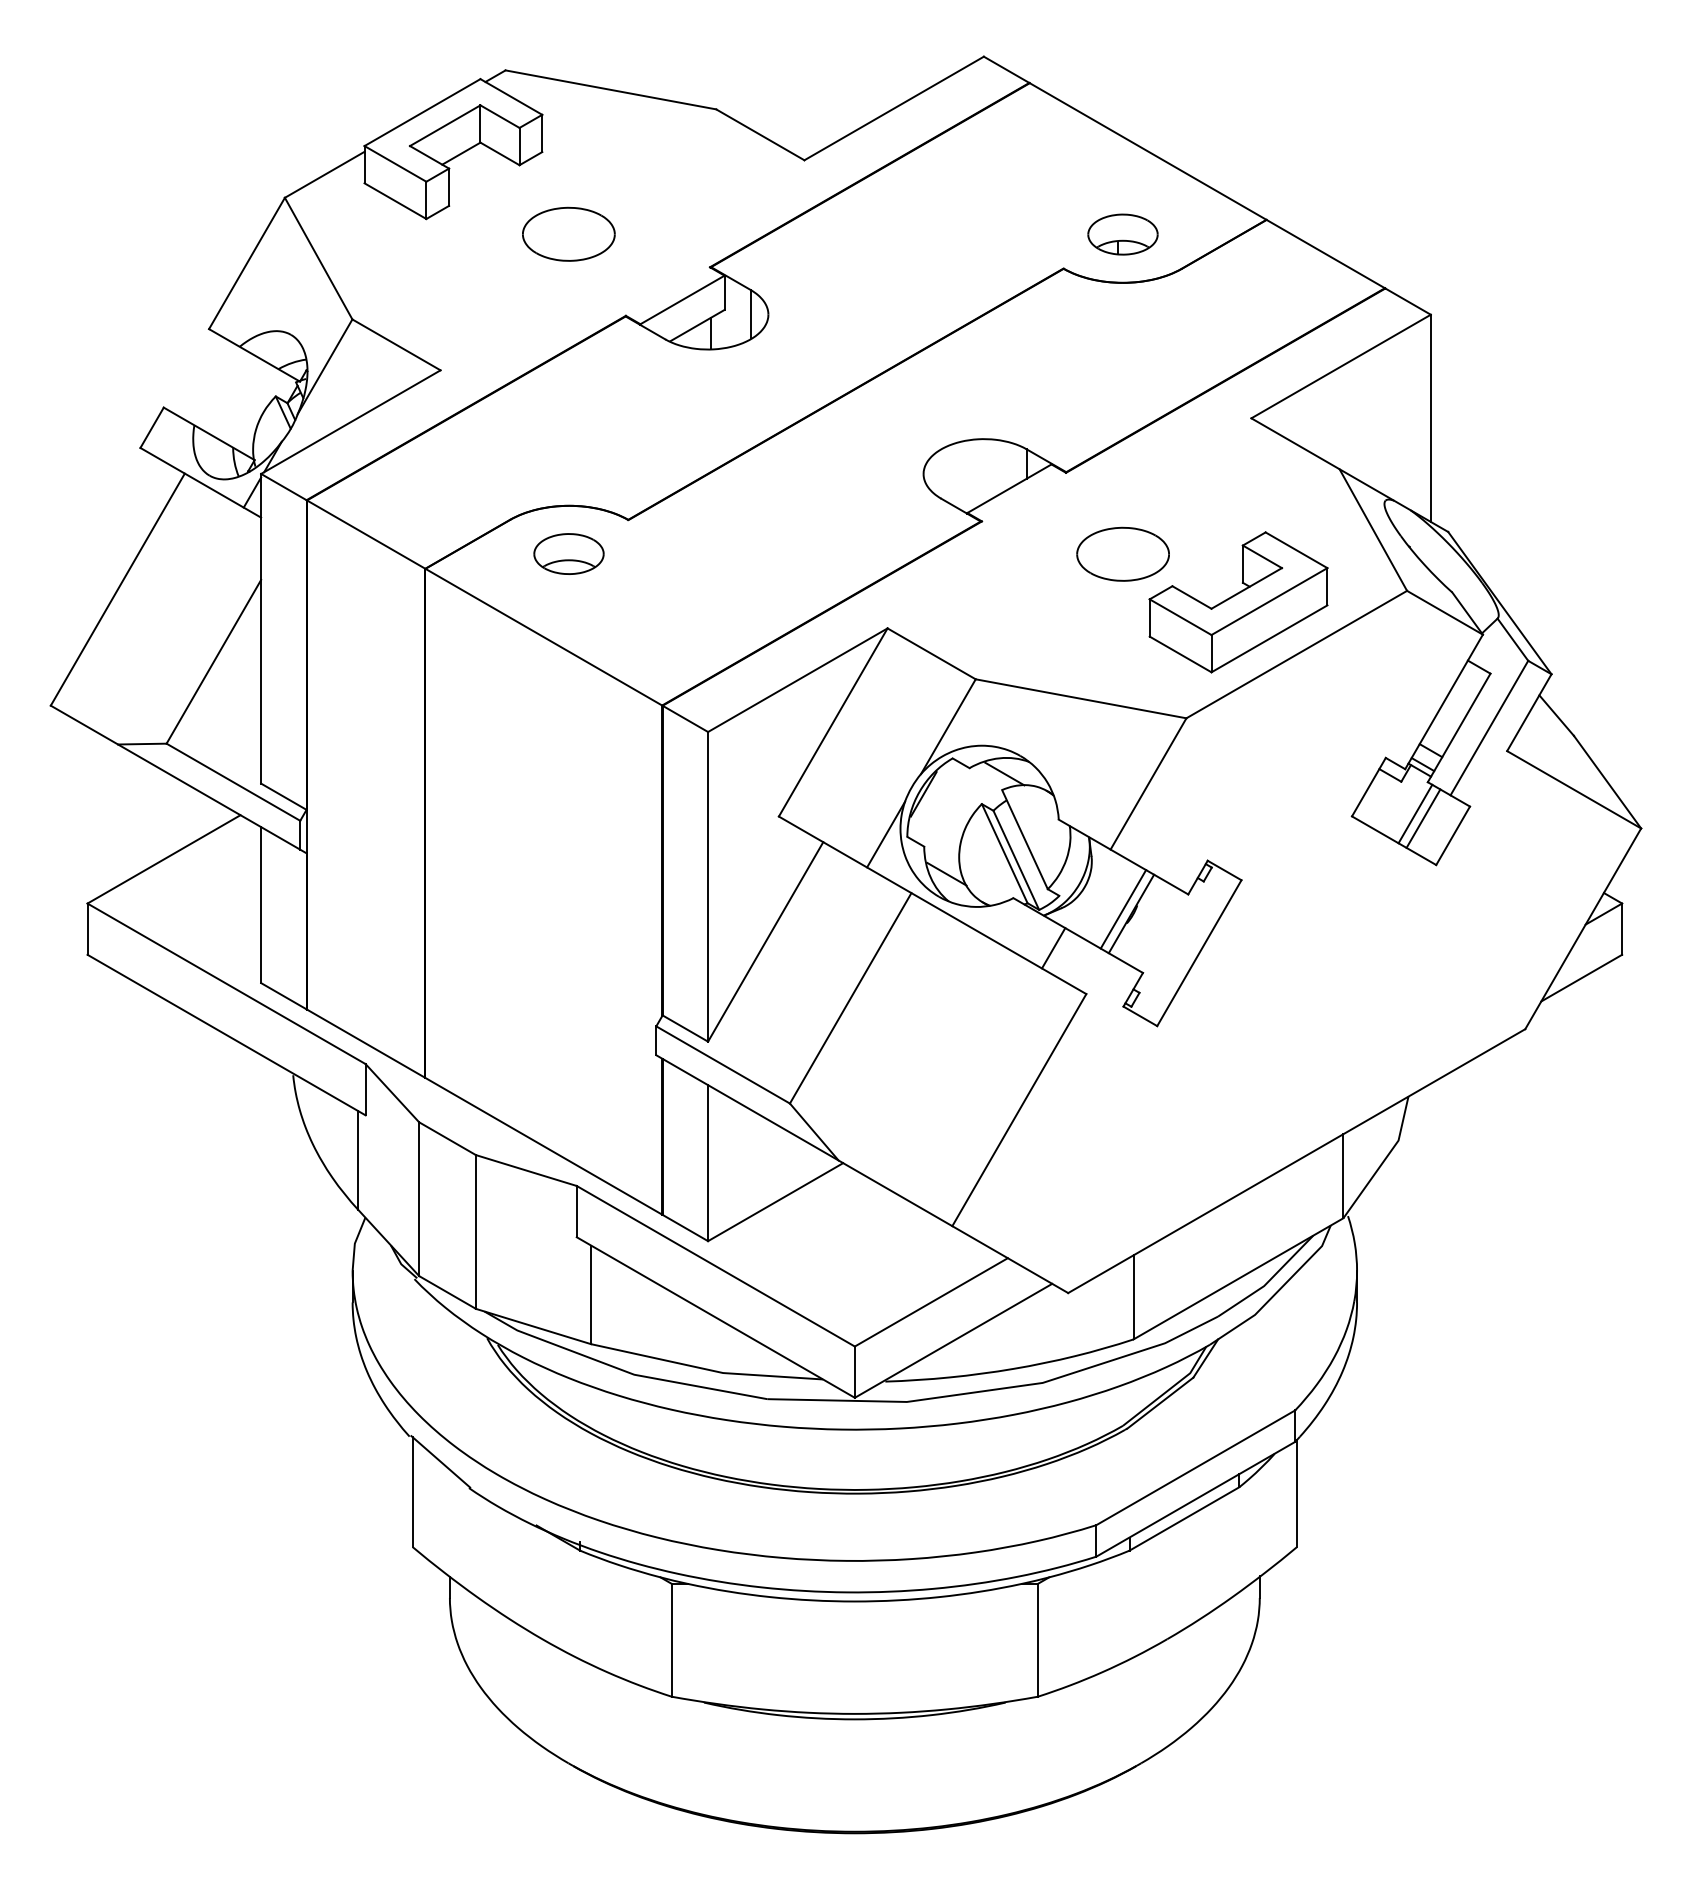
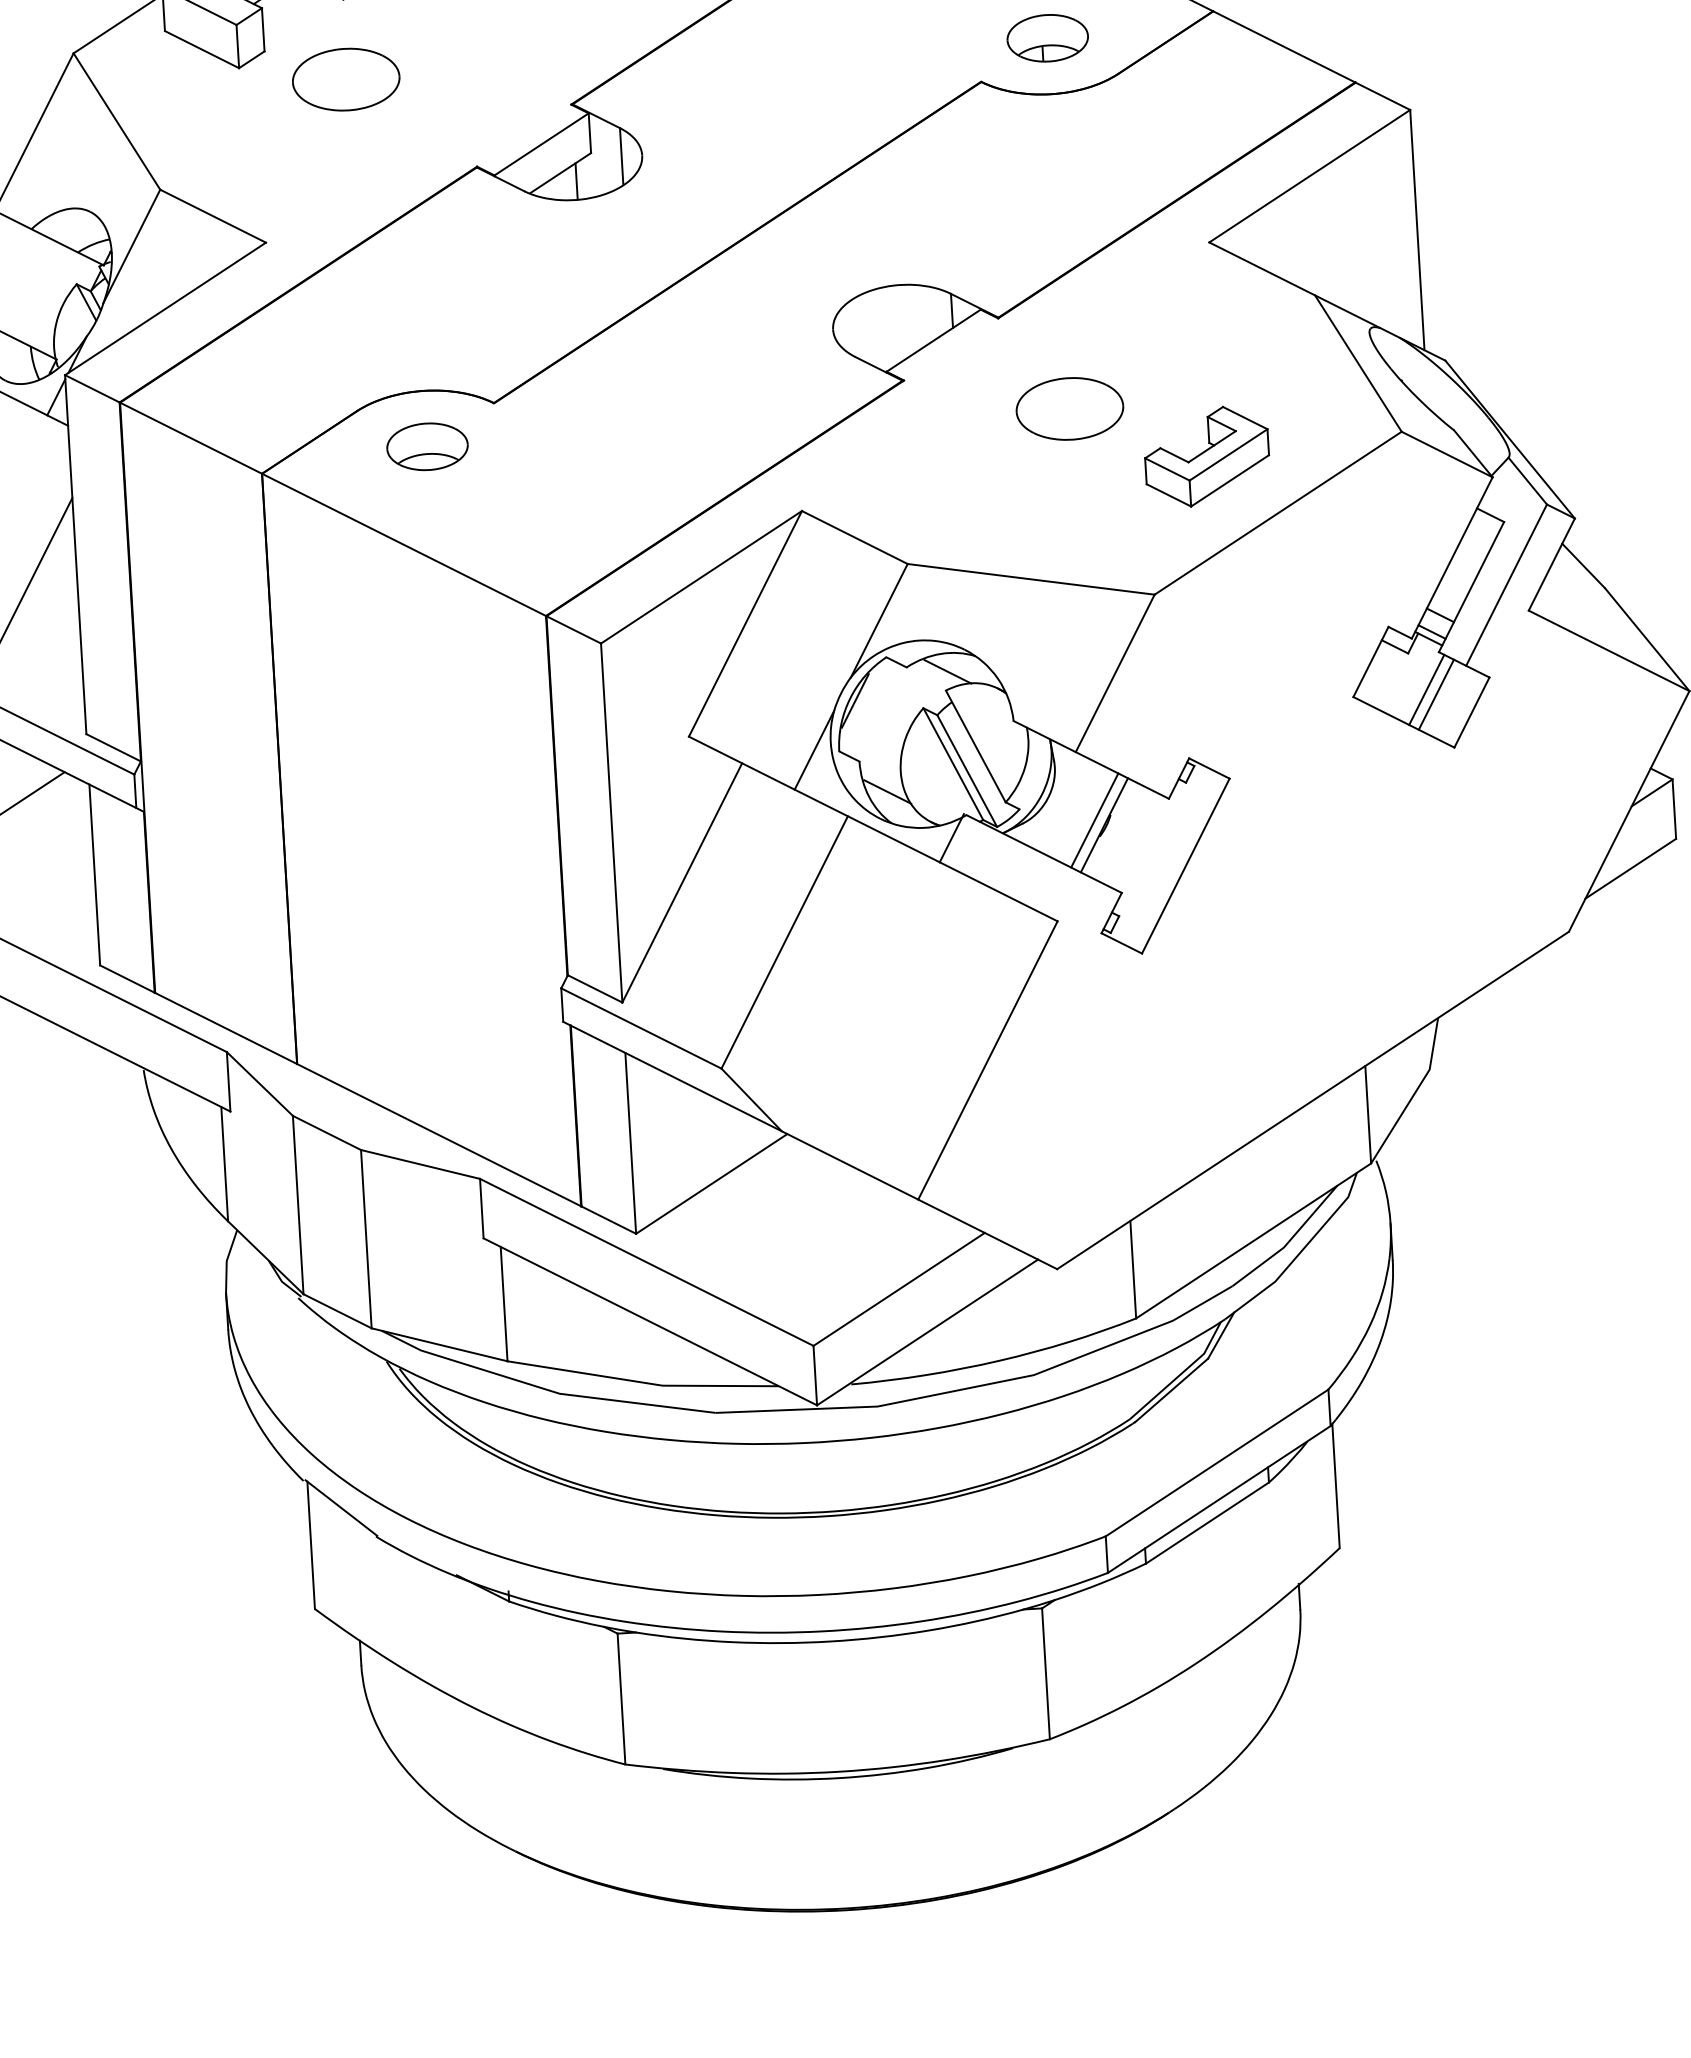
part: (568, 233) -> (345, 78), moved
part: (1238, 602) -> (1207, 456), size x0.6
line: (1053, 948) -> (951, 838), moved

